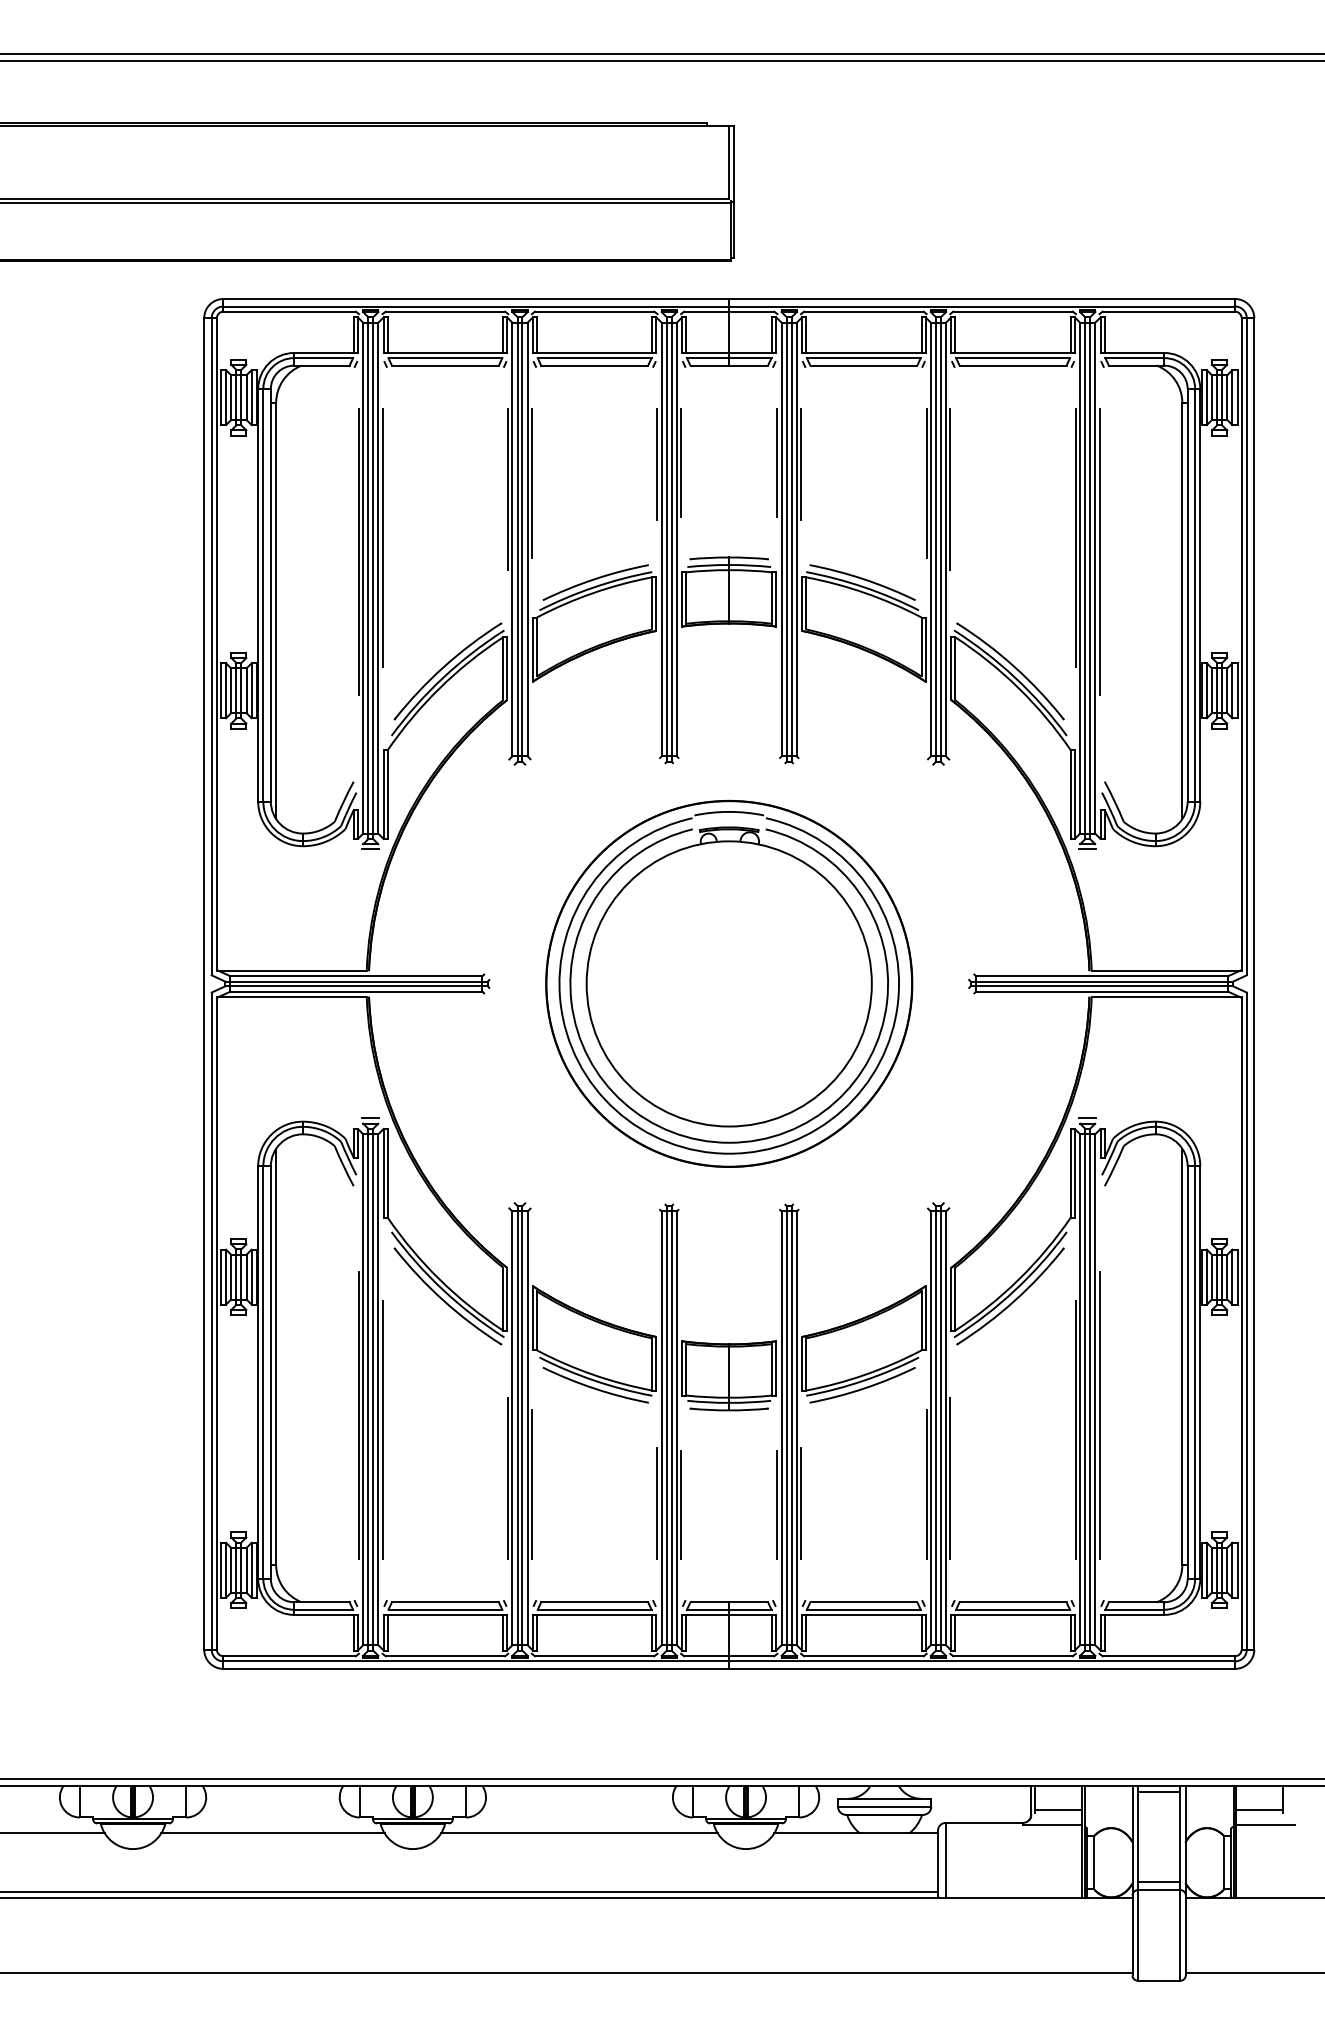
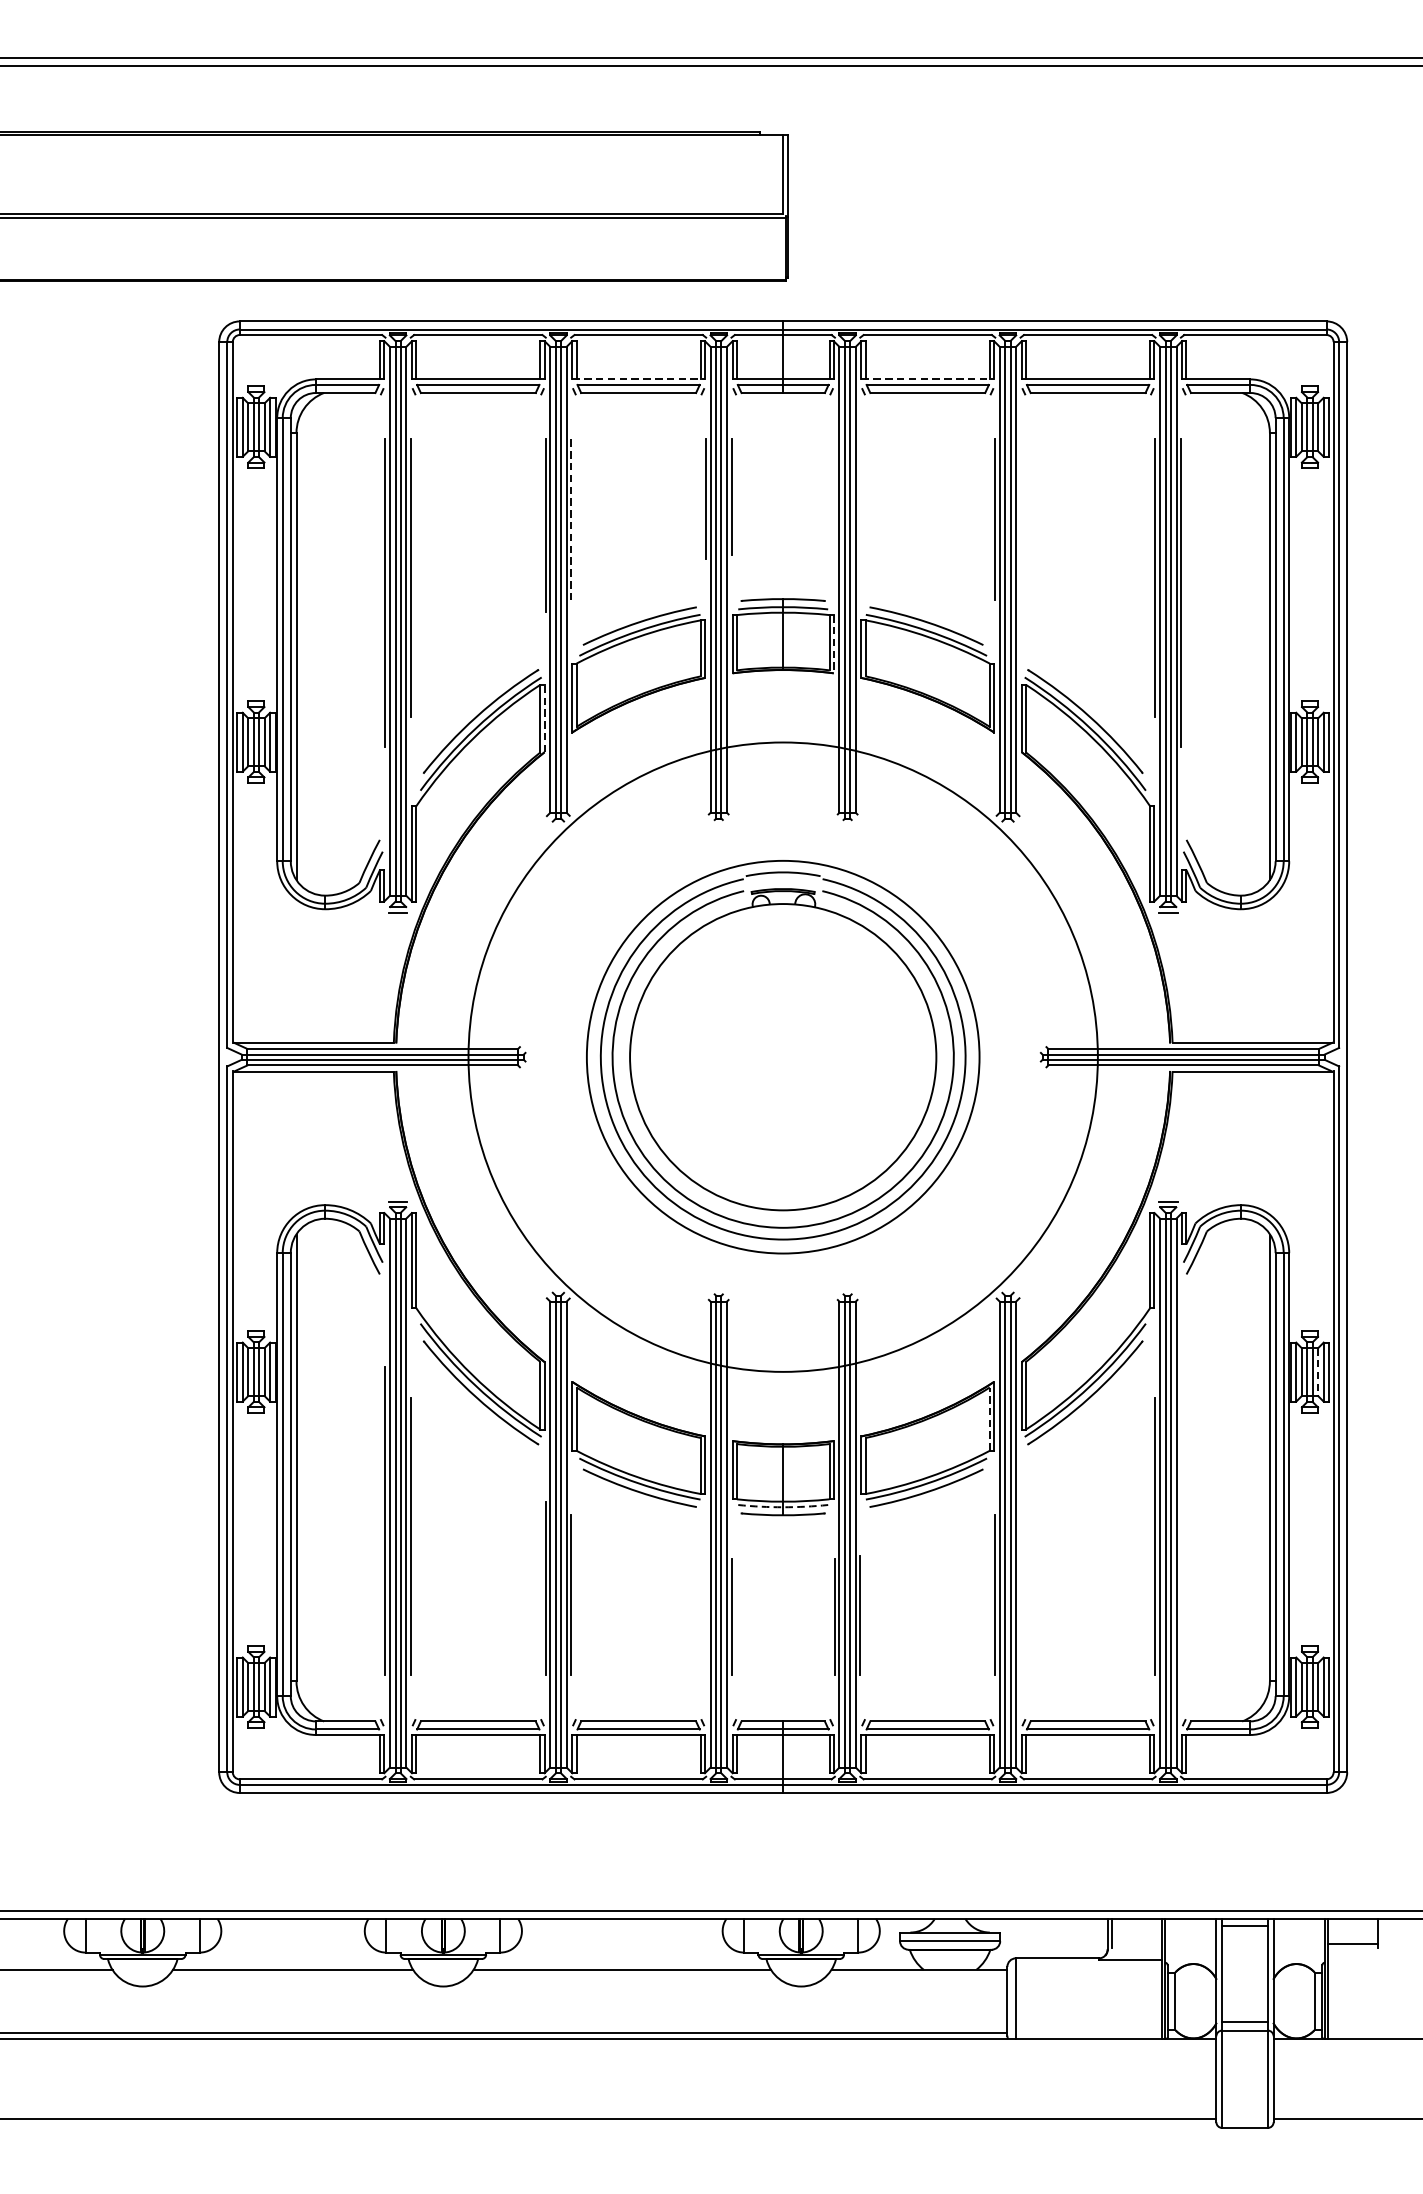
line: (594, 352) -> (638, 378), solid -> dashed
line: (863, 352) -> (927, 378), solid -> dashed
line: (777, 462) -> (835, 497), removed
line: (801, 463) -> (860, 498), removed
line: (532, 483) -> (571, 519), solid -> dashed
line: (950, 488) -> (1020, 524), removed
line: (776, 600) -> (833, 645), solid -> dashed
line: (507, 668) -> (544, 718), solid -> dashed
circle: (729, 983) -> (783, 1056), size x1.6
line: (1227, 1277) -> (1318, 1372), solid -> dashed
line: (921, 1320) -> (989, 1418), solid -> dashed
arc: (729, 1402) -> (783, 1506), solid -> dashed
line: (1099, 1415) -> (1180, 1520), removed
line: (950, 1478) -> (1020, 1588), removed
line: (657, 1503) -> (706, 1615), removed
line: (1058, 1809) -> (1136, 1944), removed
line: (1265, 1824) -> (1359, 1960), removed

